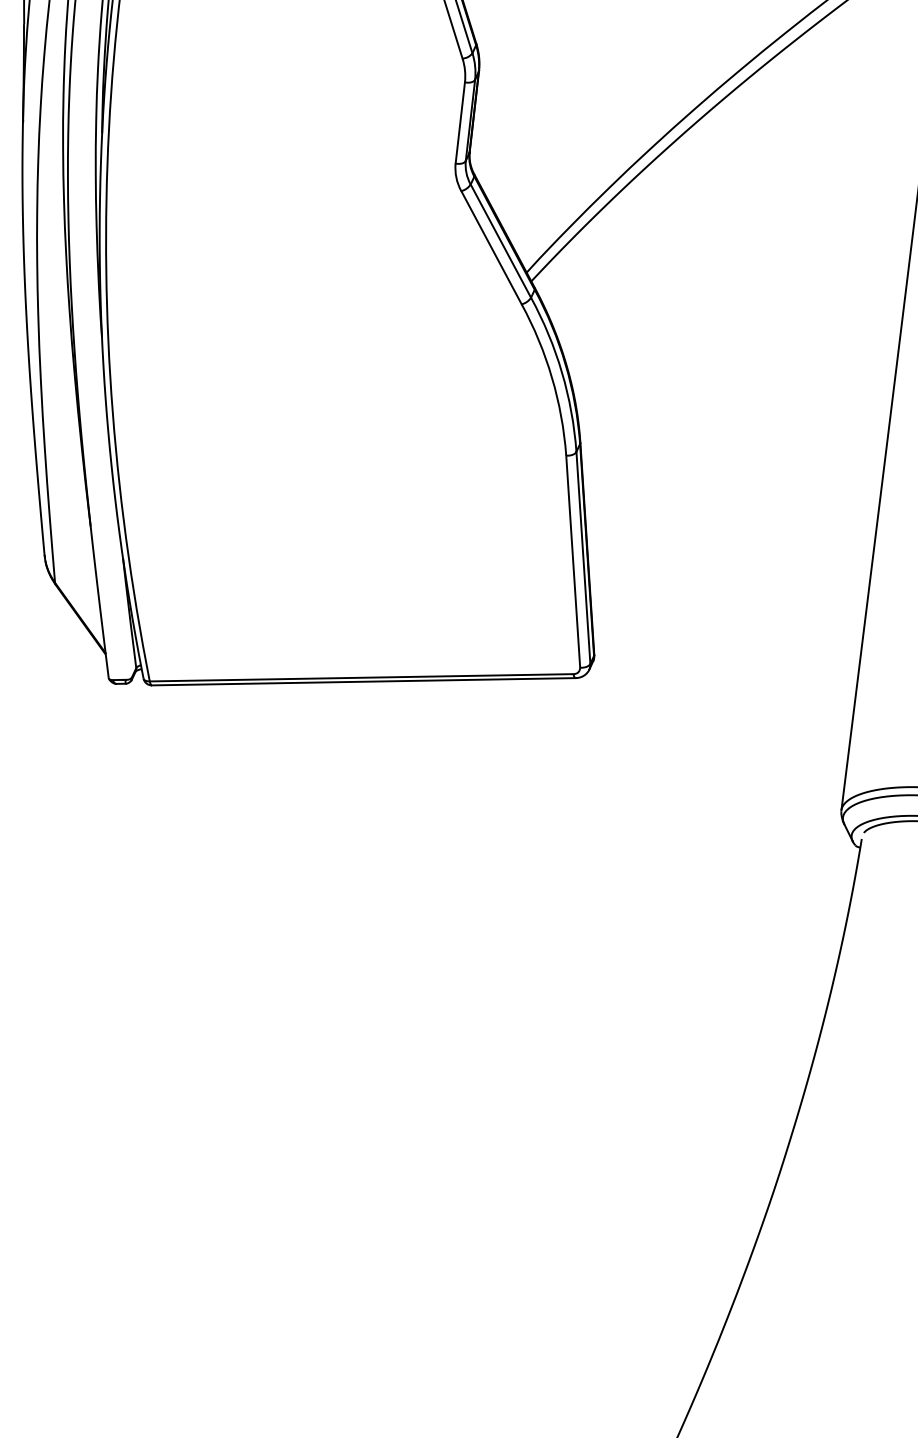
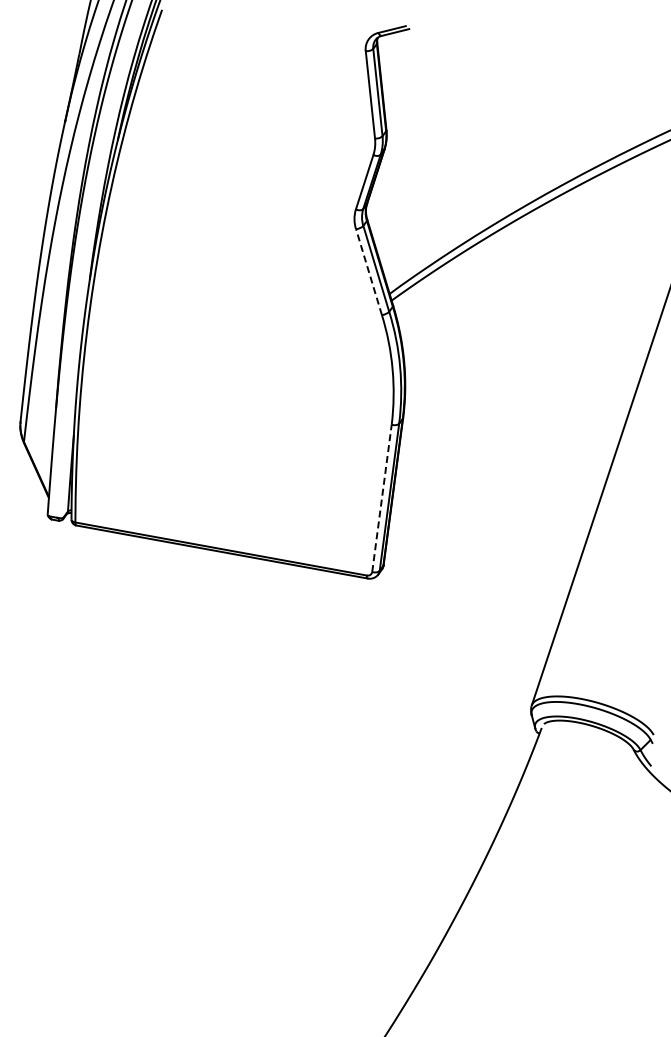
line: (490, 248) -> (368, 272), solid -> dashed
line: (573, 560) -> (382, 497), solid -> dashed

